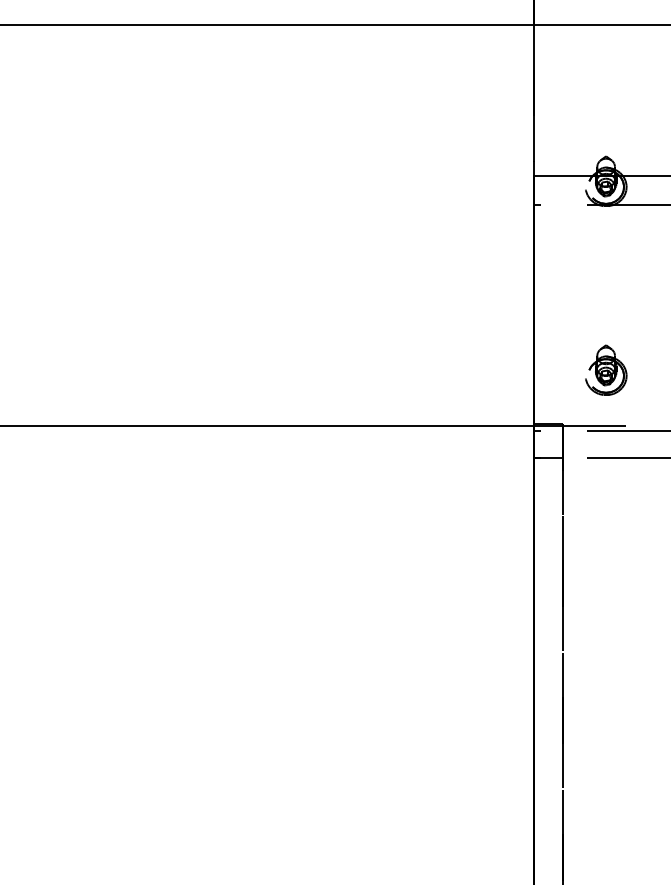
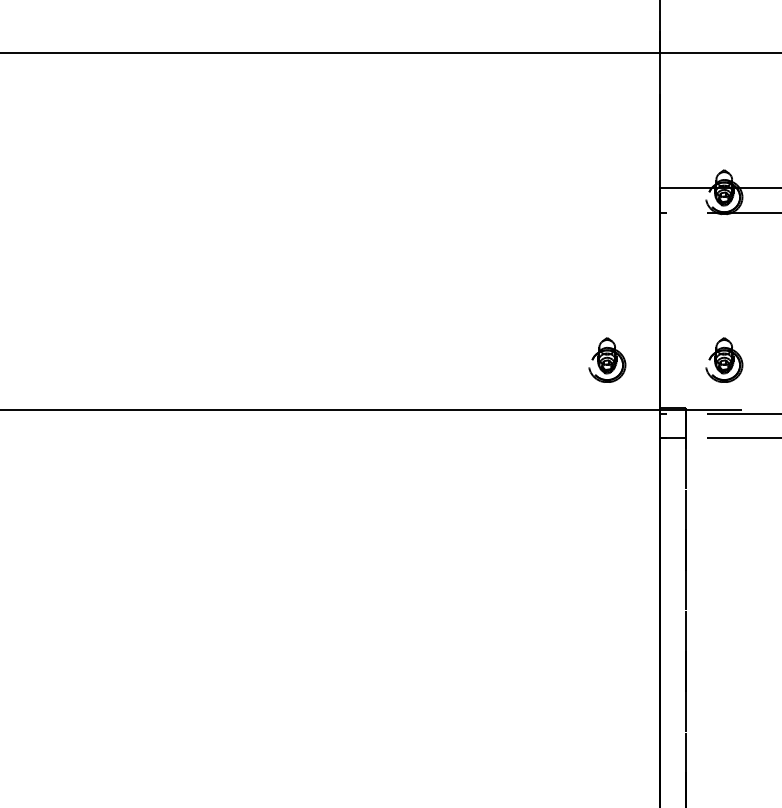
part: (474, 369) -> (607, 359), added

